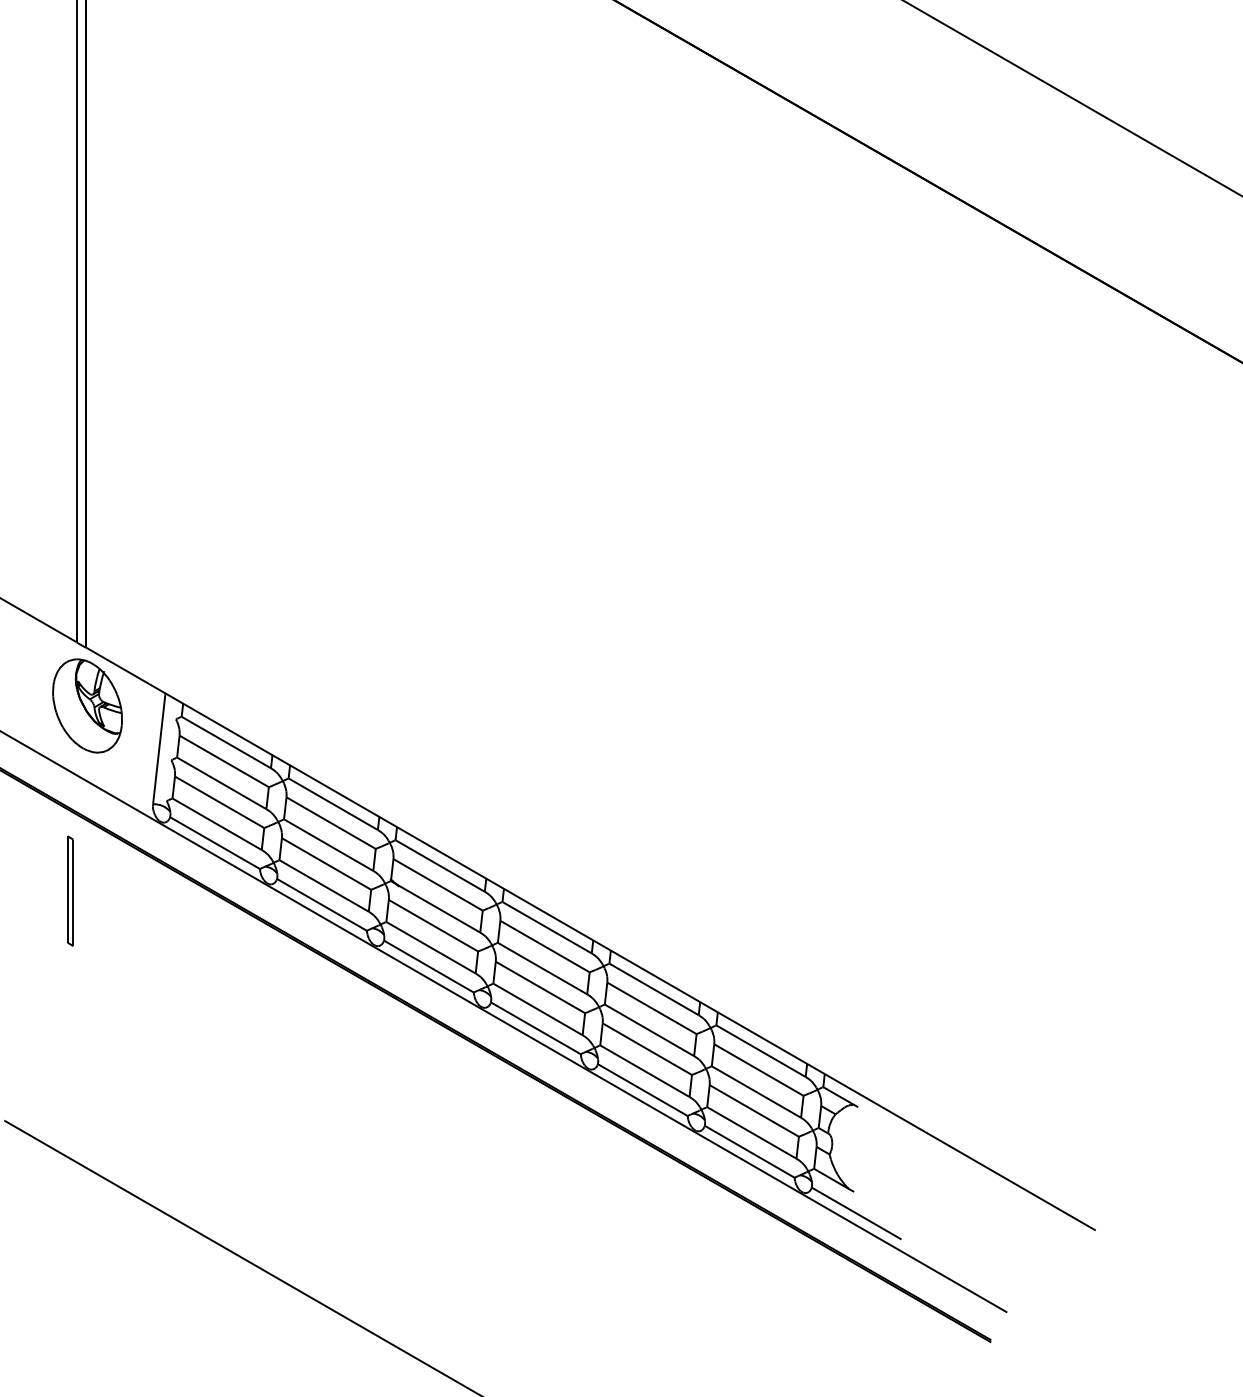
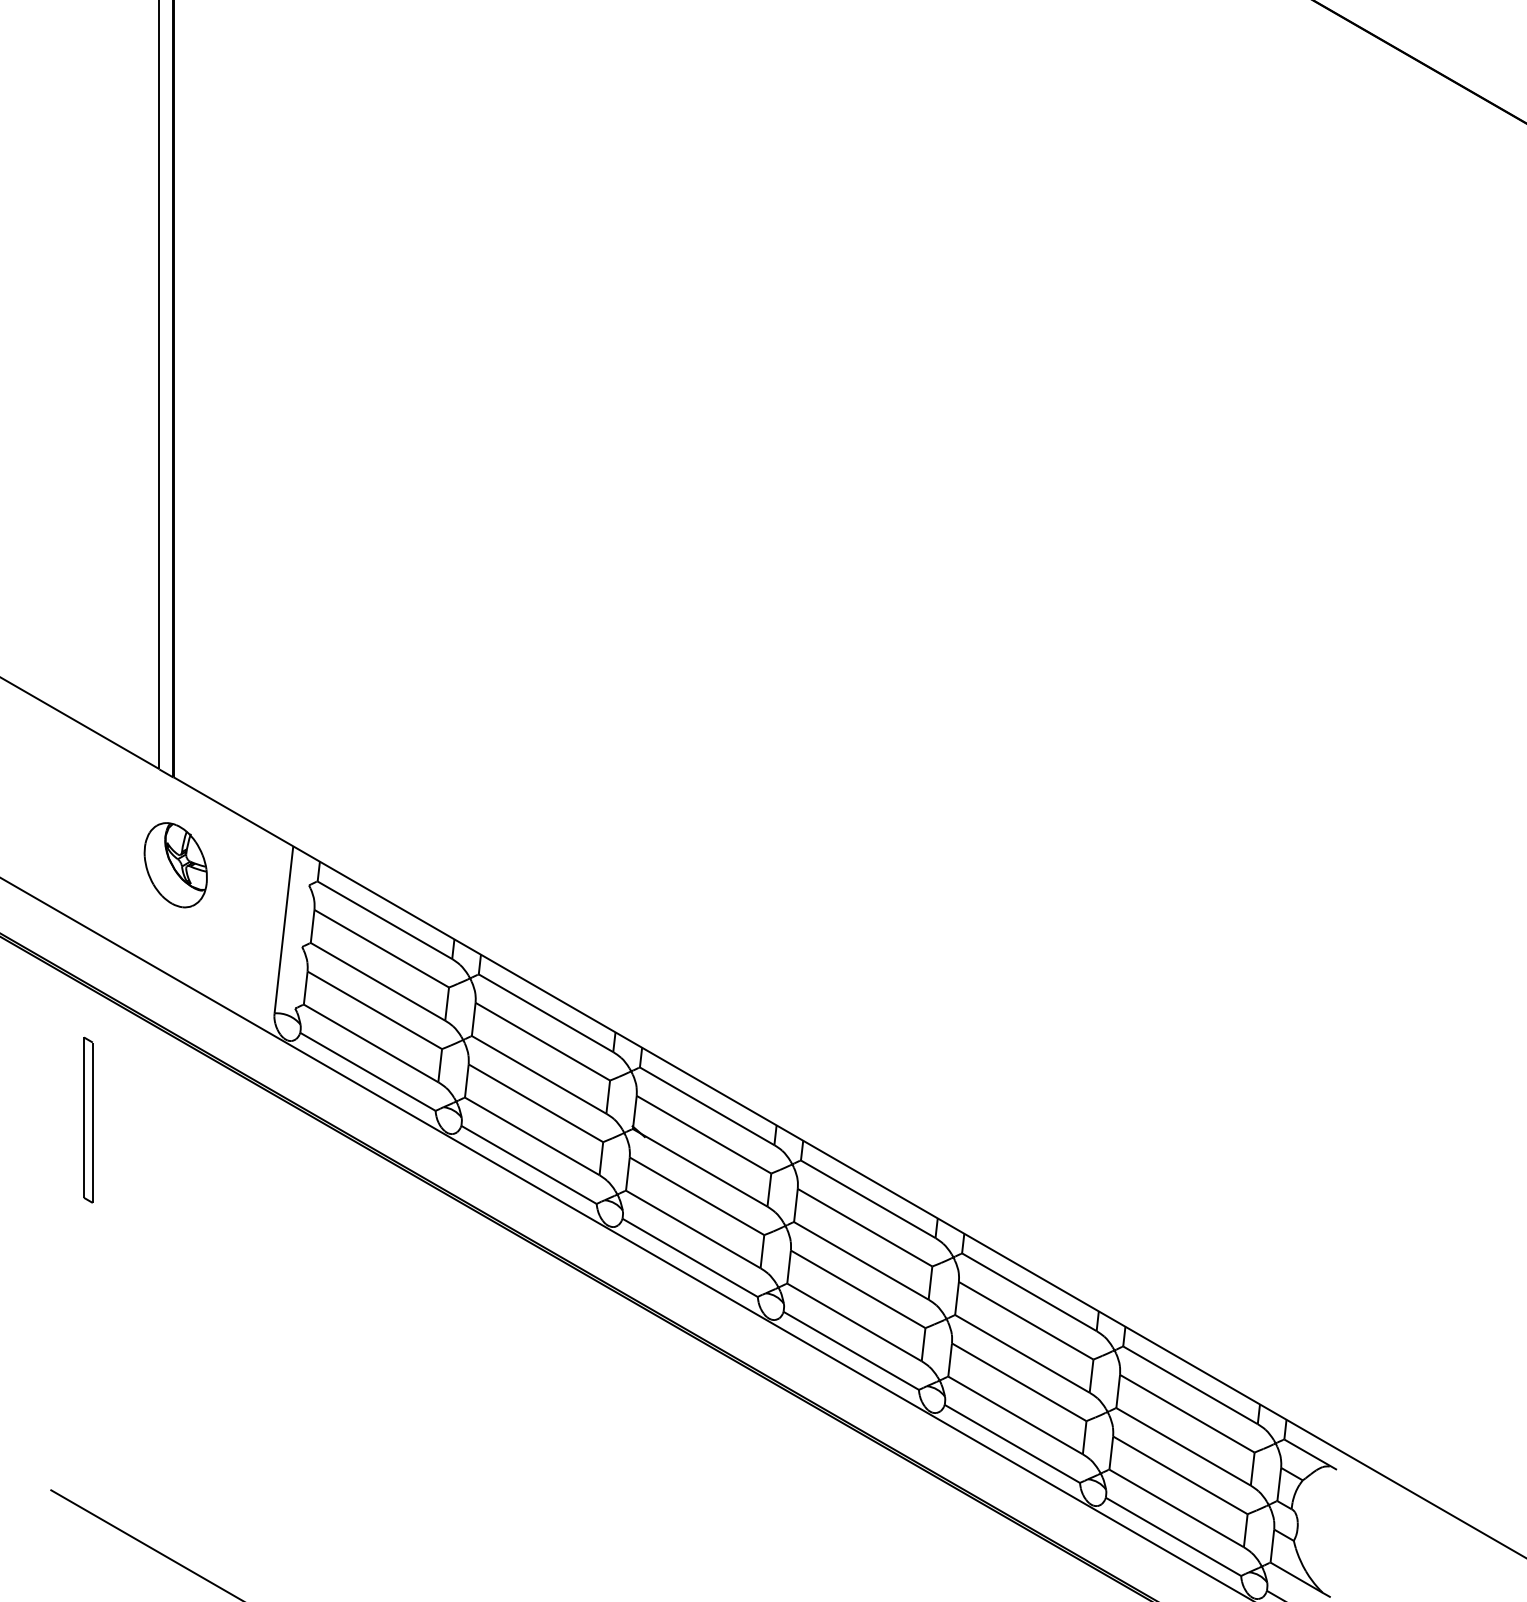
part: (87, 705) -> (175, 864), size x0.6
part: (70, 890) -> (88, 1119), moved

